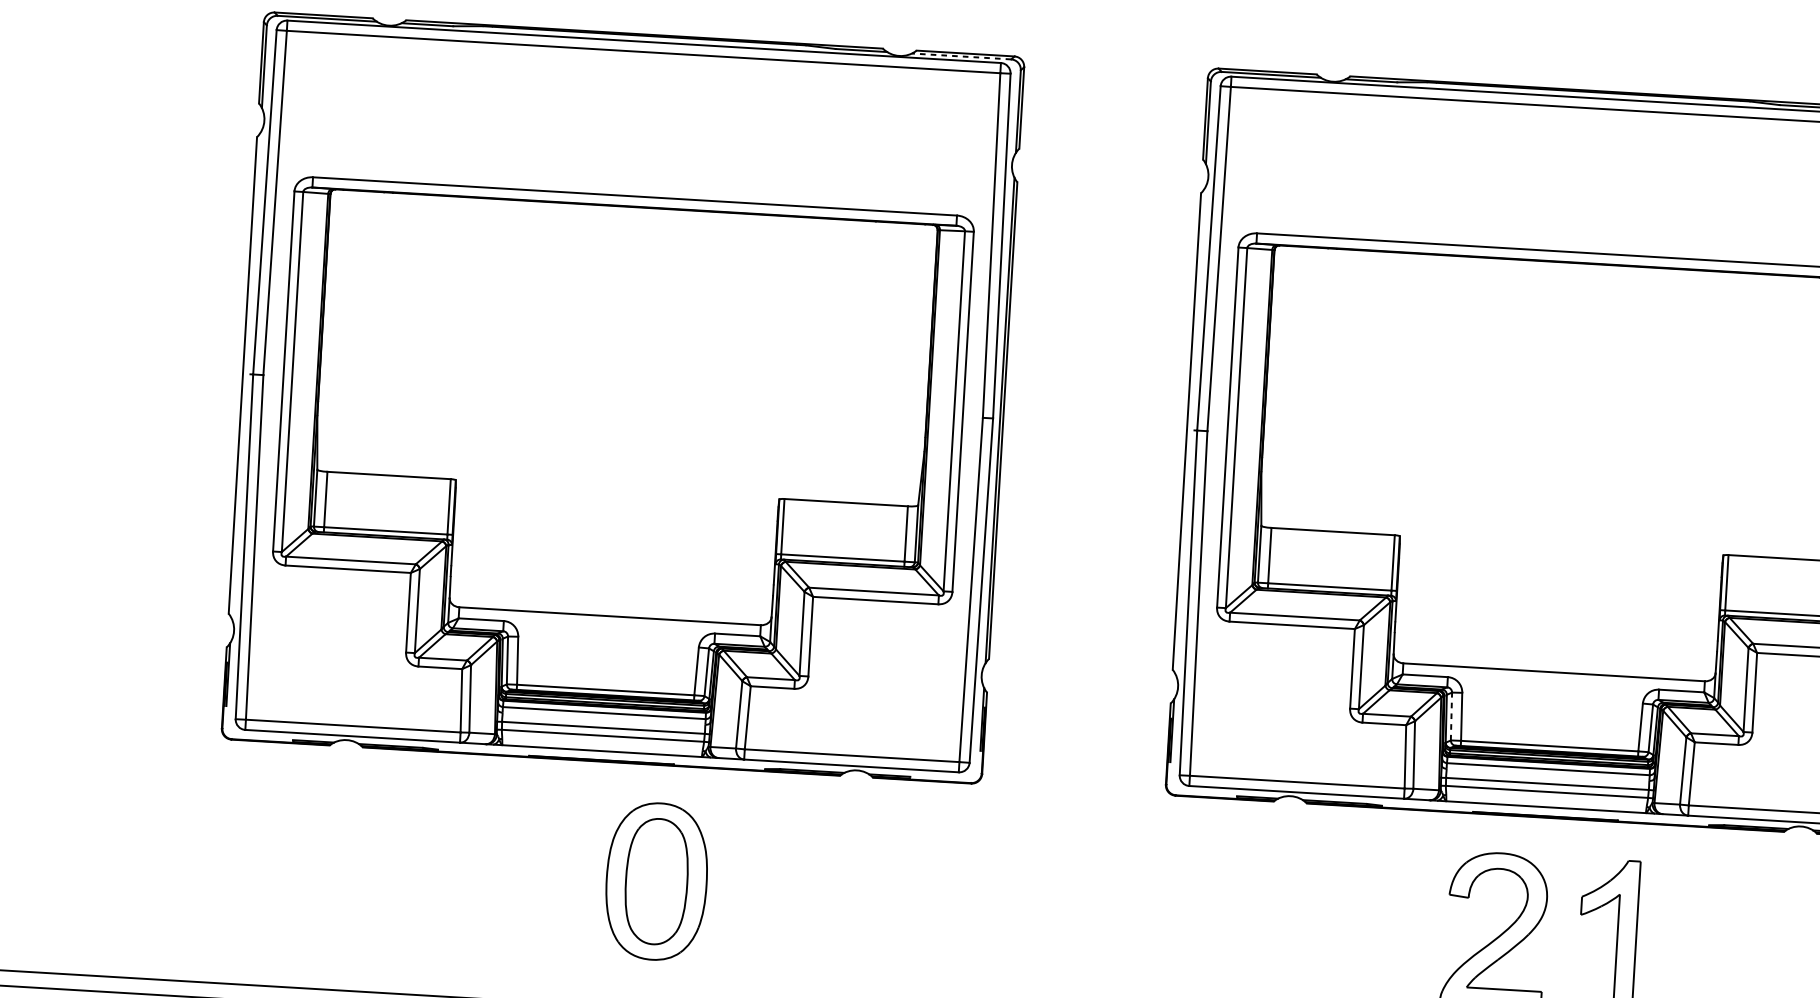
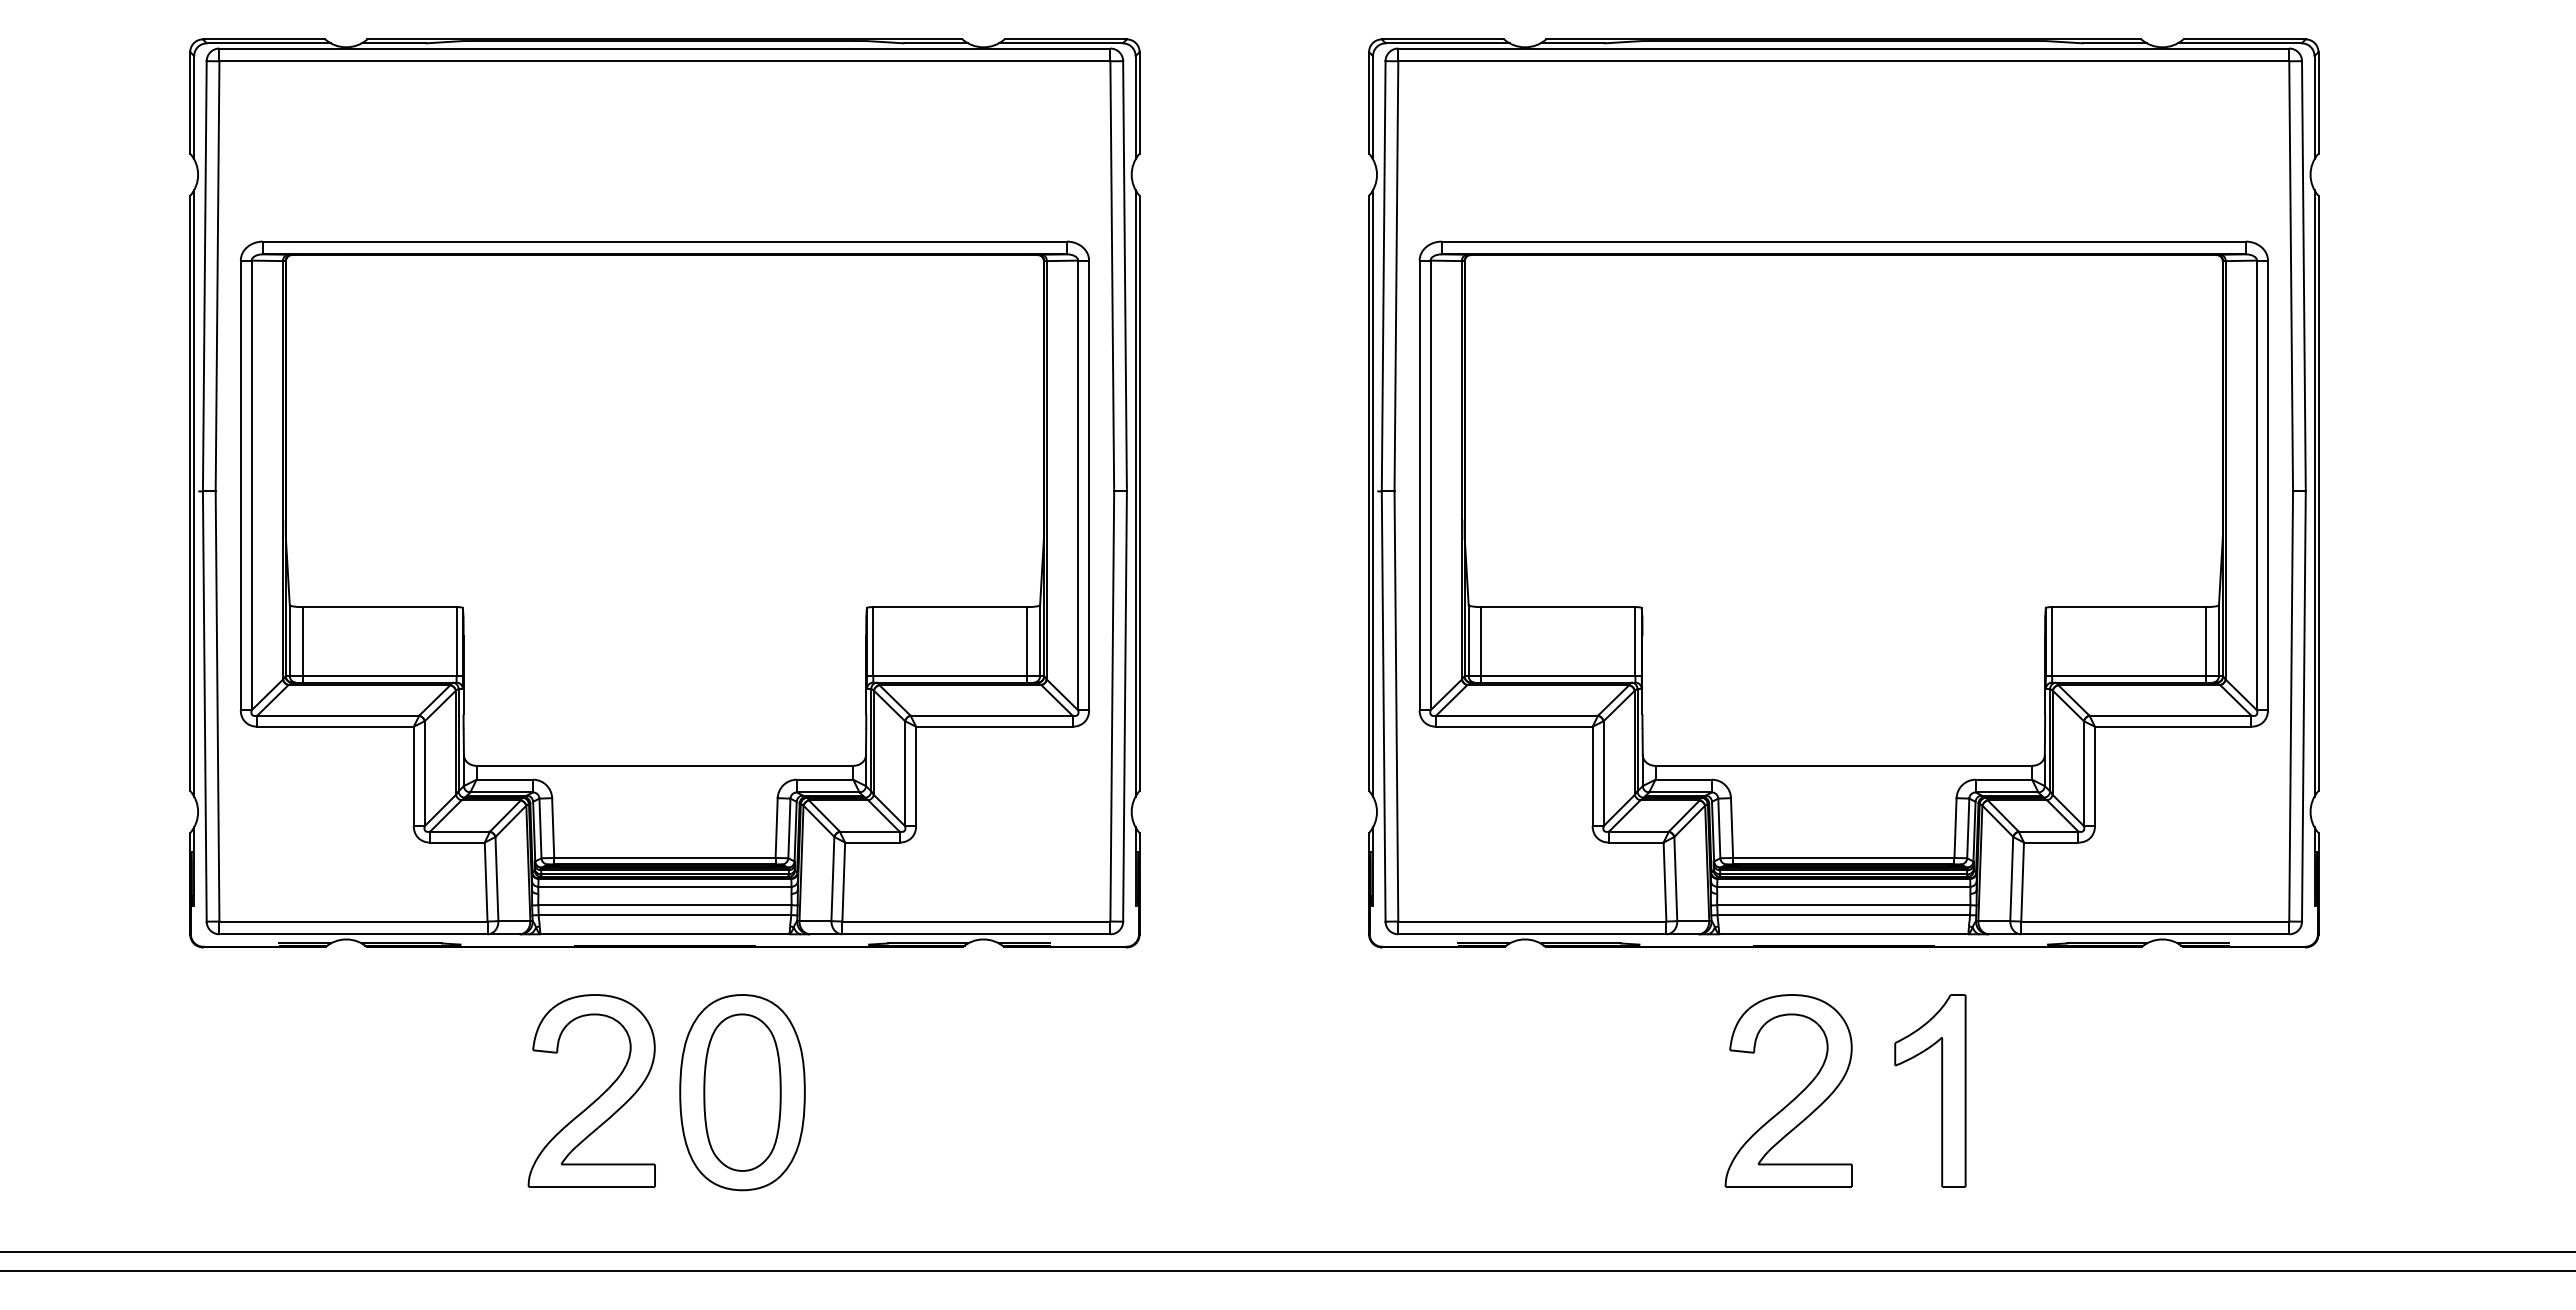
line: (962, 56) -> (1061, 43), dashed -> solid
line: (246, 375) -> (194, 493), added
line: (1190, 431) -> (1373, 493), added
line: (1451, 716) -> (1719, 828), dashed -> solid
part: (541, 877) -> (598, 1096), added

